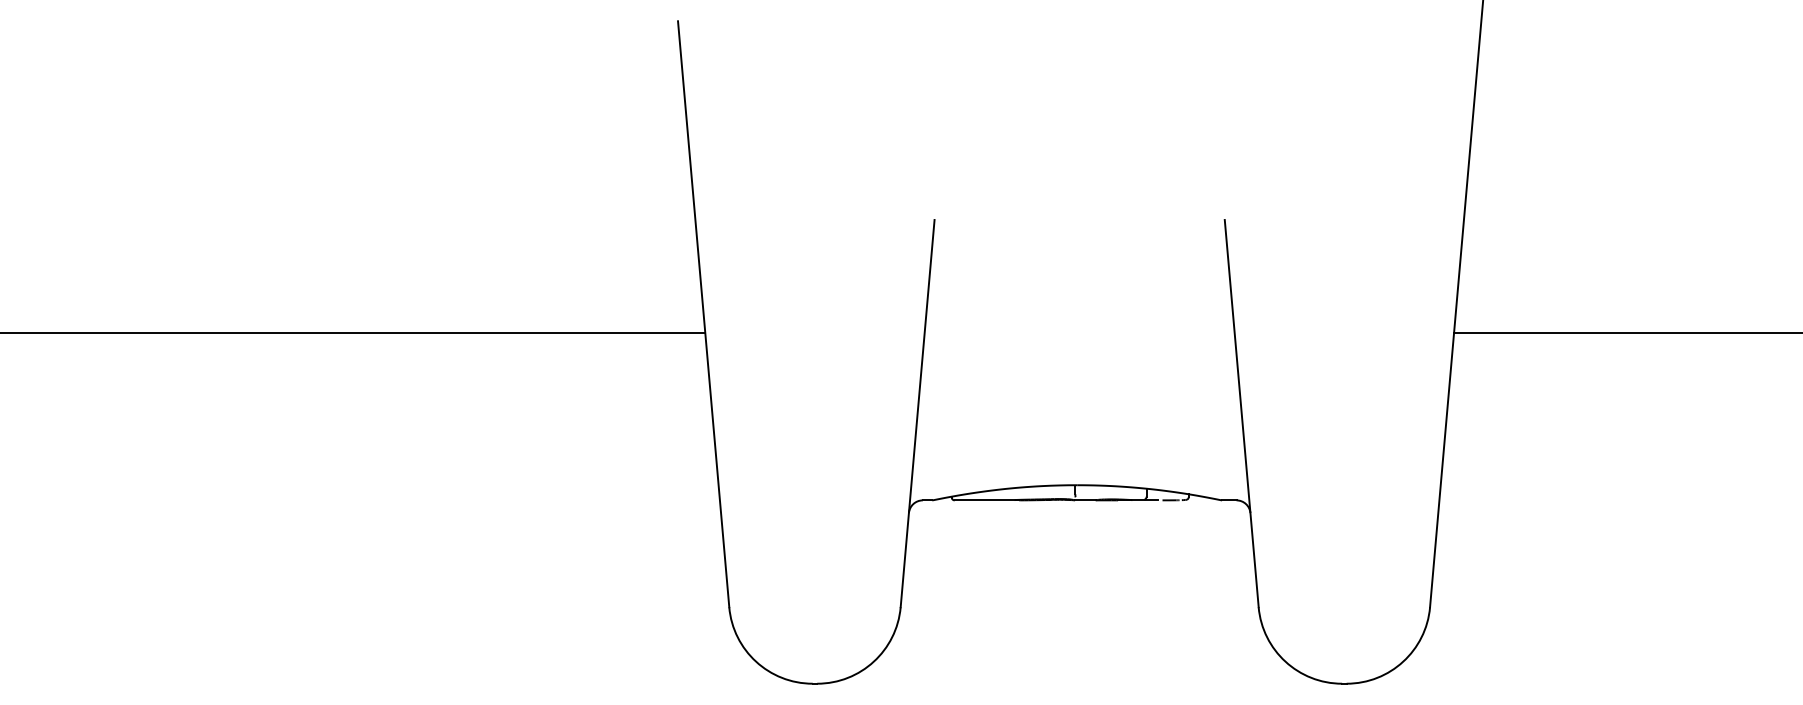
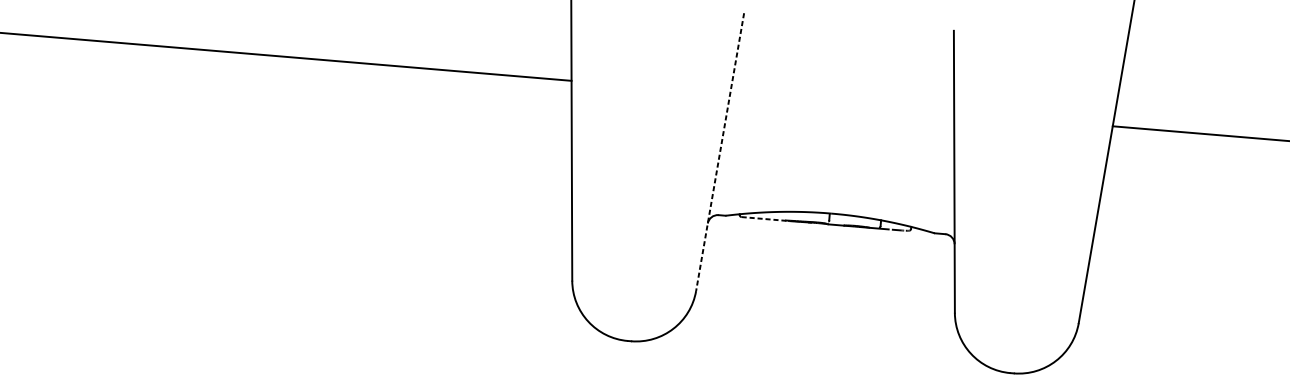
line: (917, 414) -> (719, 152), solid -> dashed
line: (987, 500) -> (765, 219), solid -> dashed

